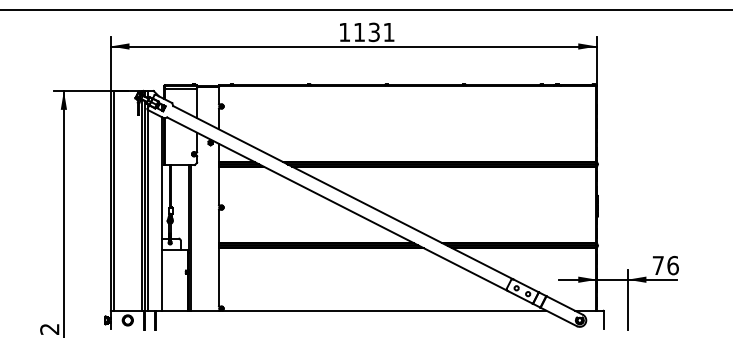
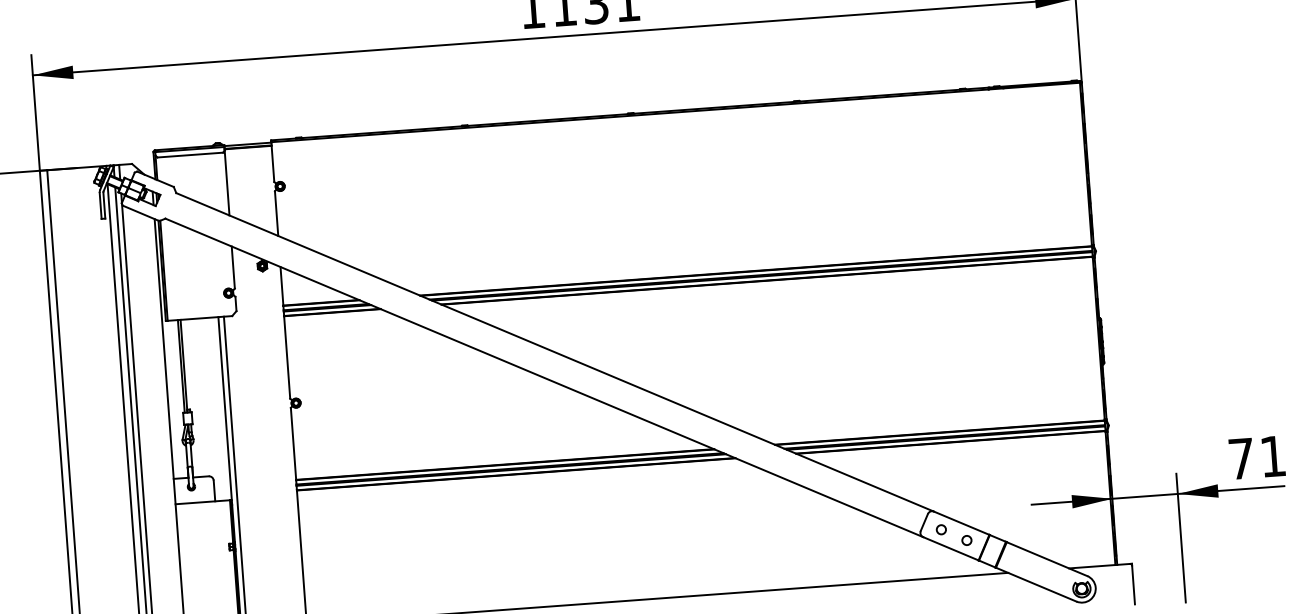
text: (672, 265) -> (1271, 456), 76 -> 71

